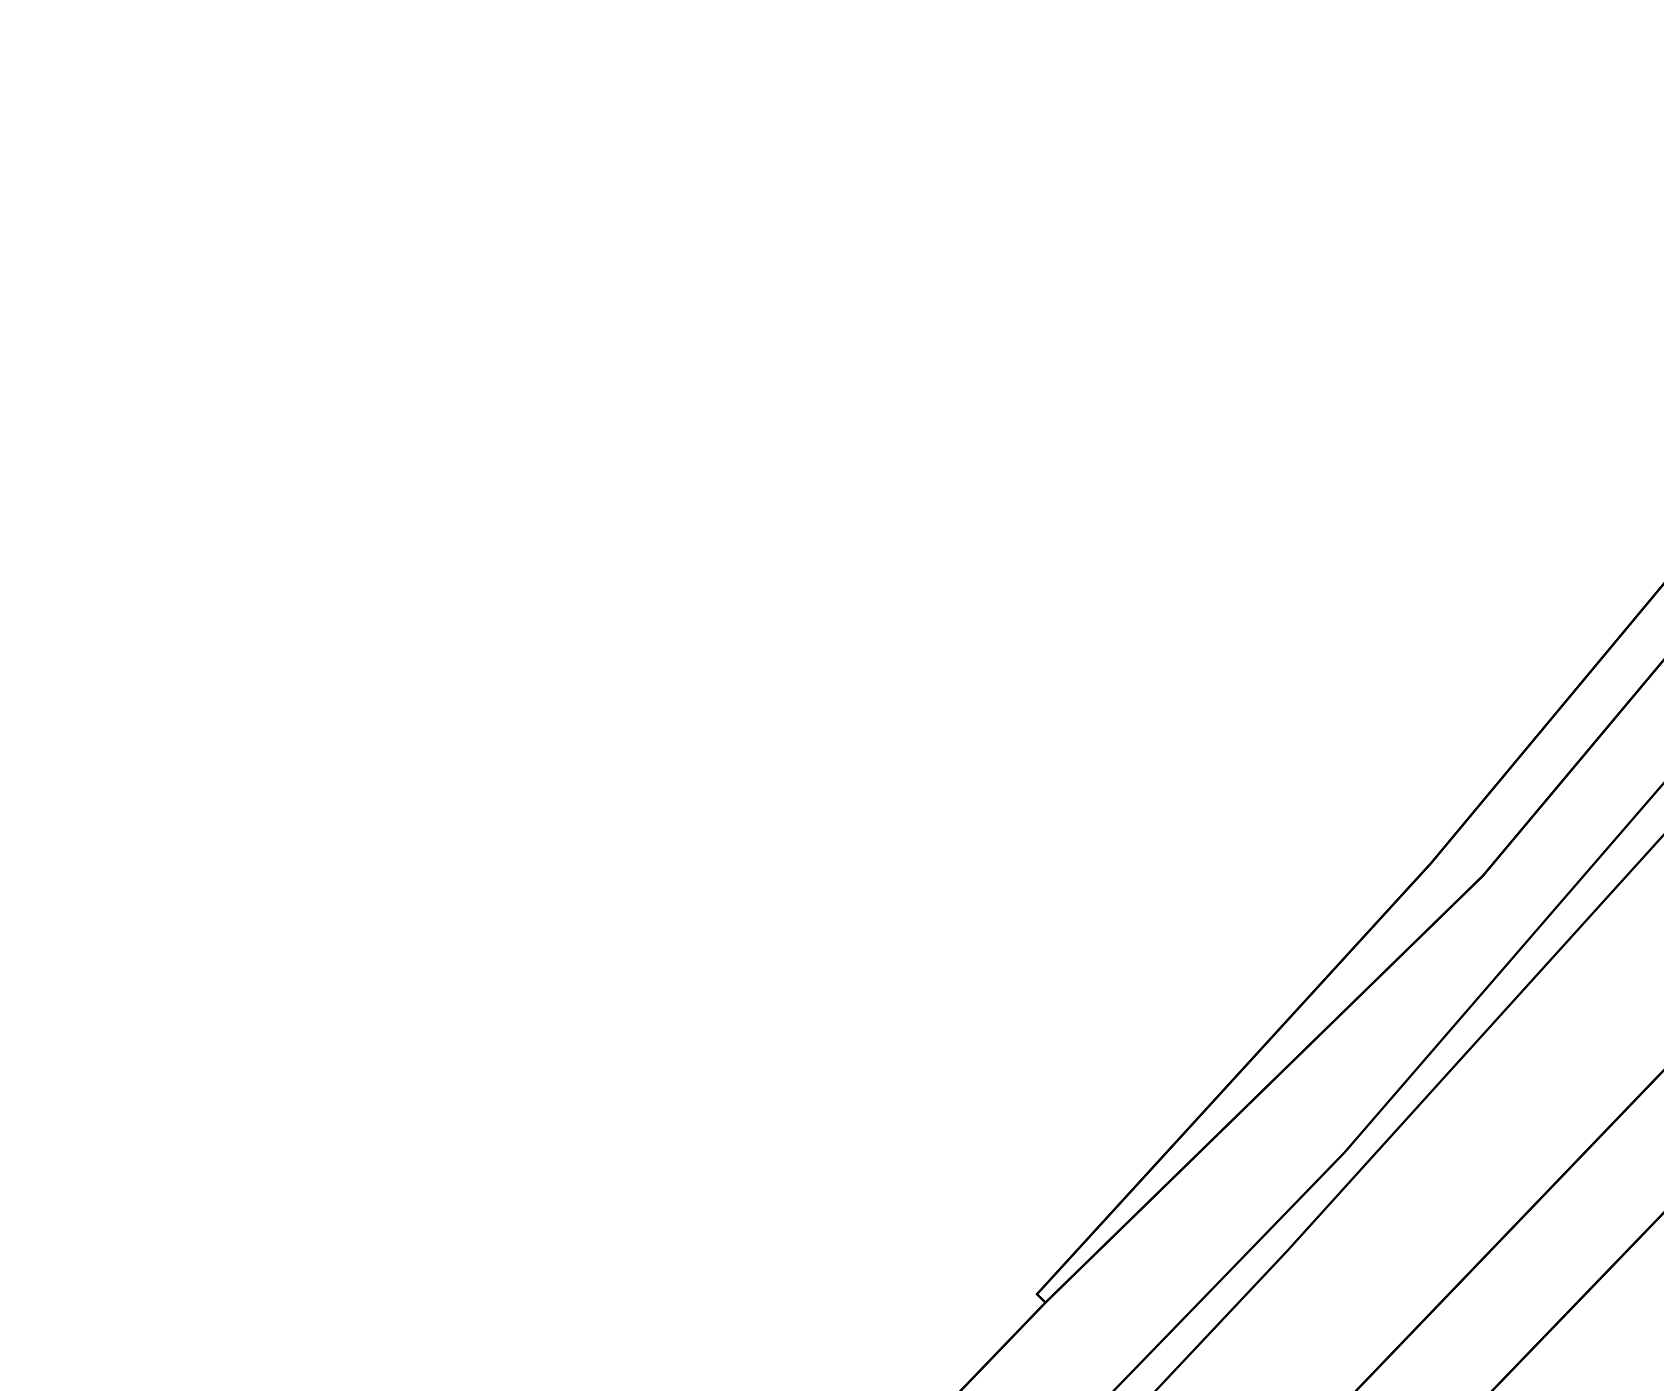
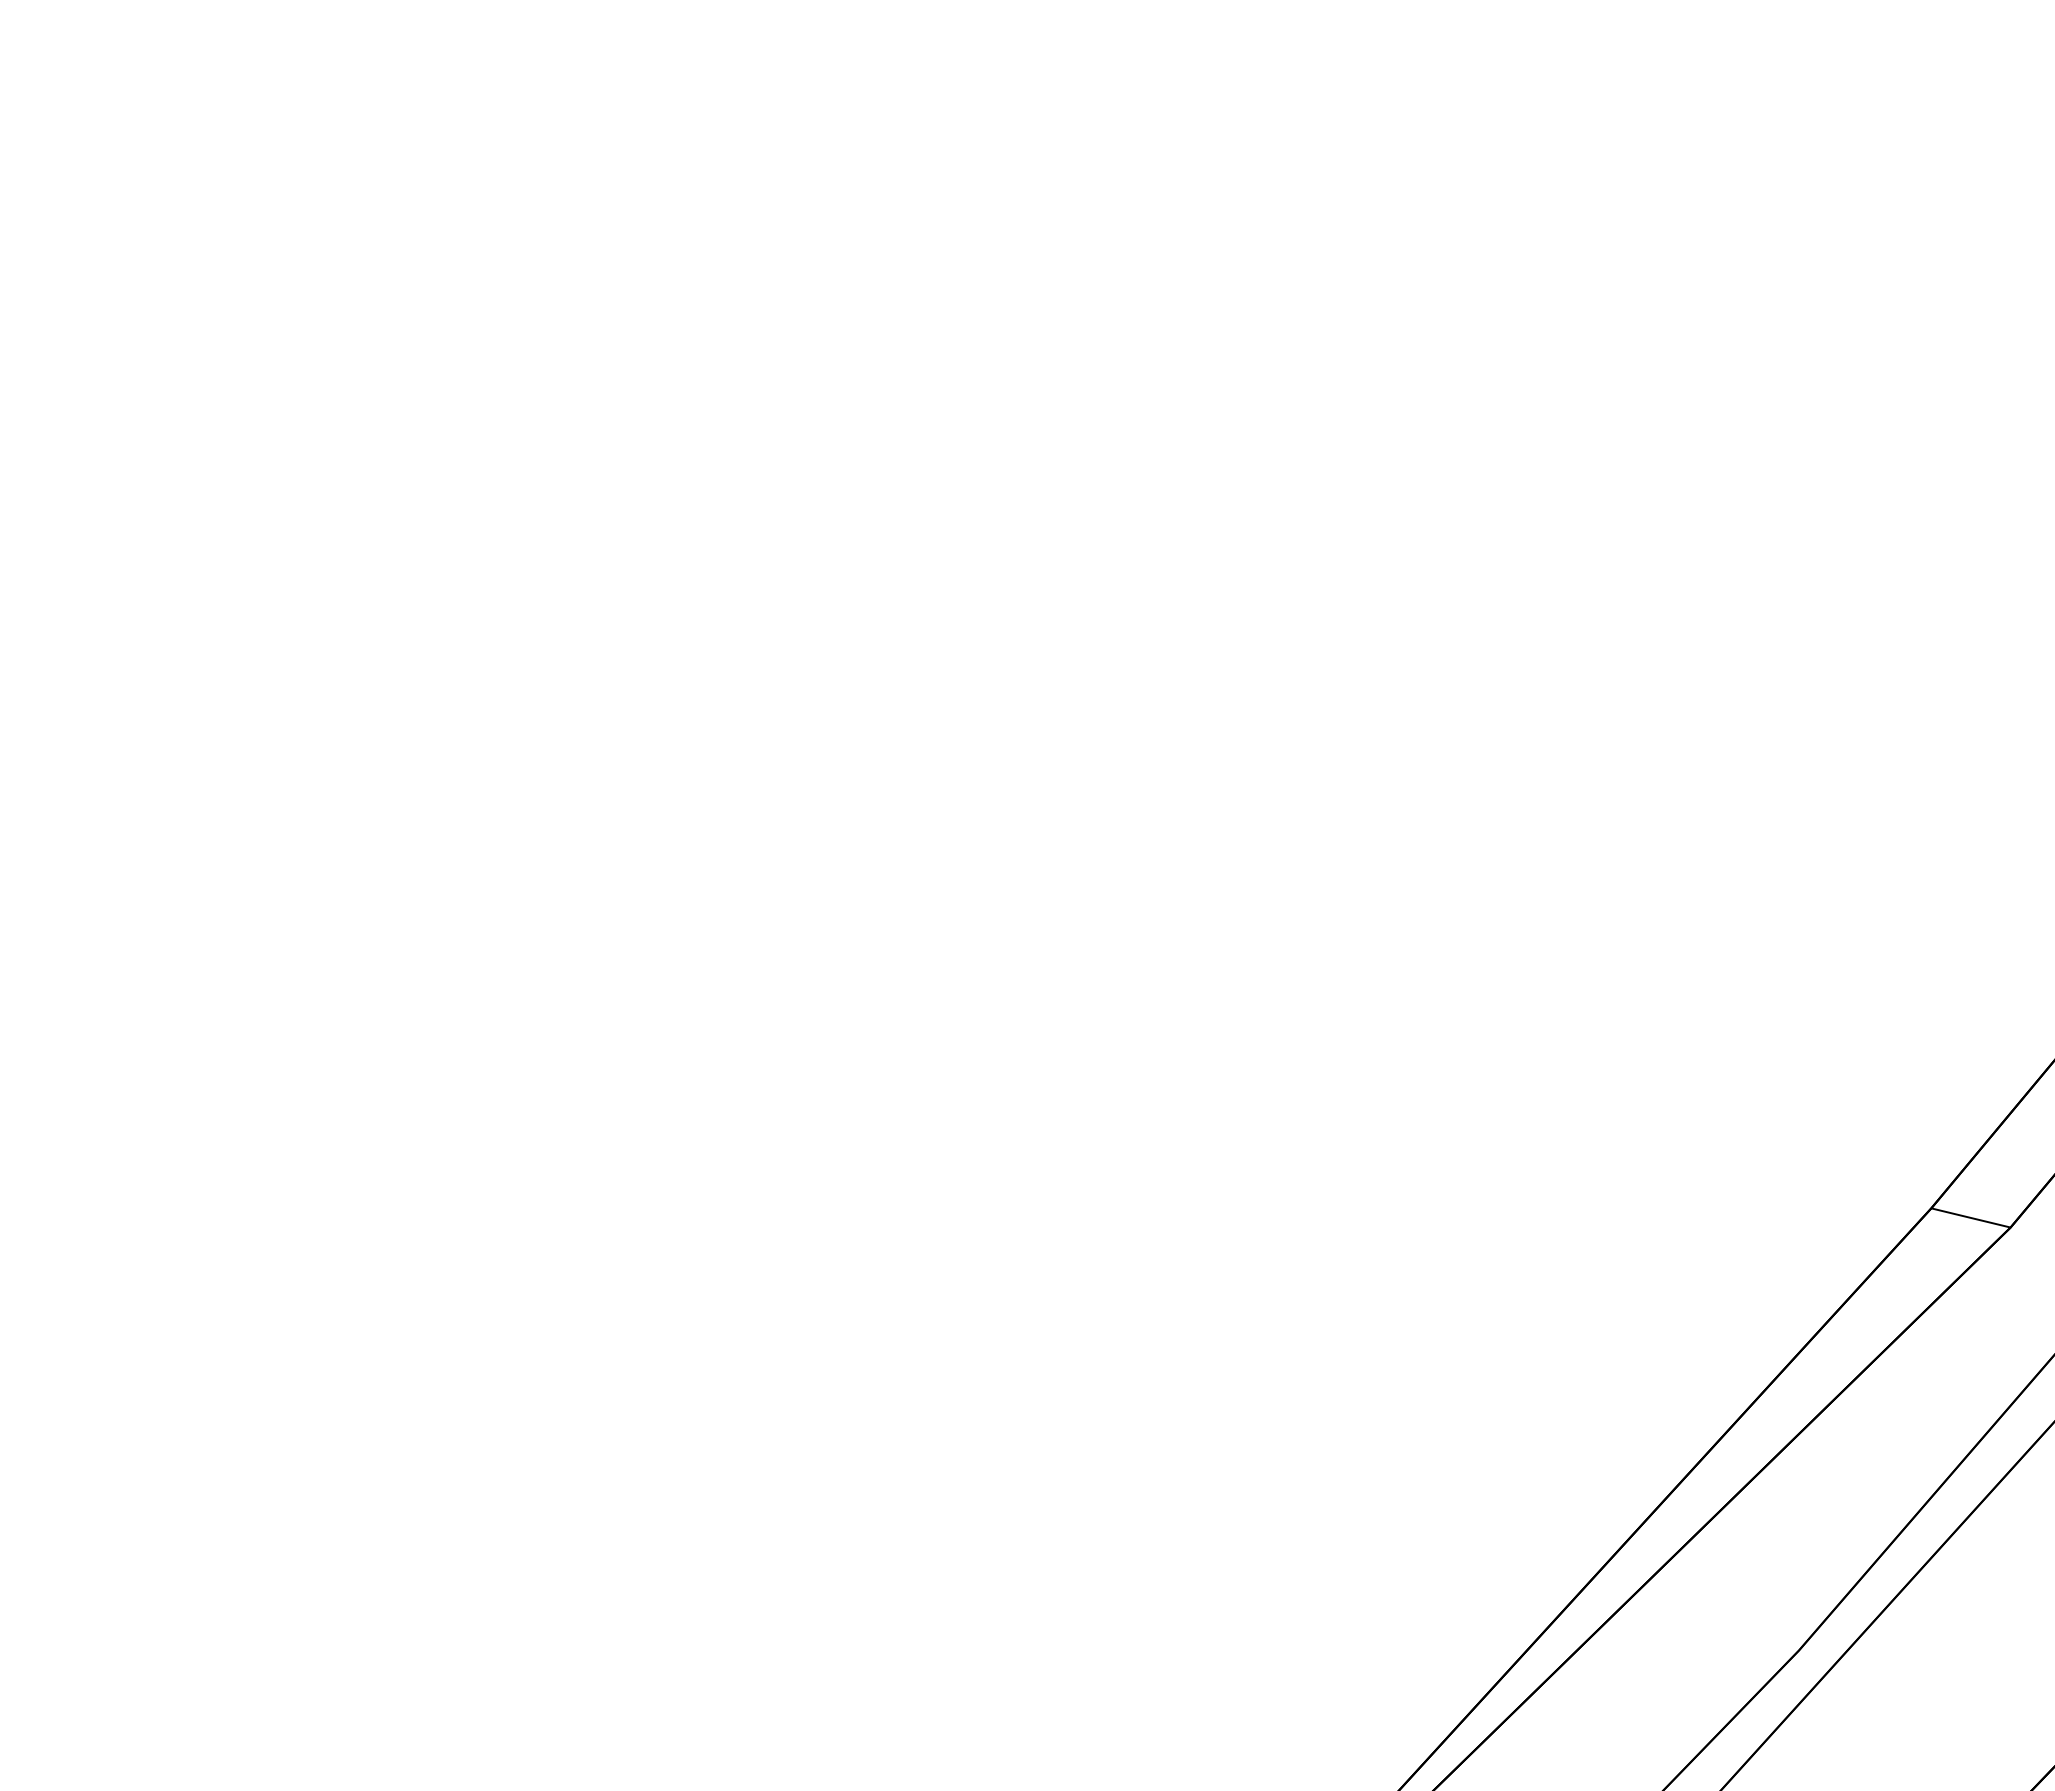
line: (1456, 869) -> (1970, 1217), added

